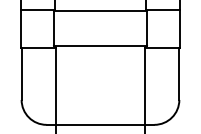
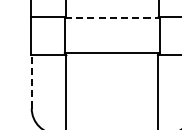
line: (101, 10) -> (113, 17), solid -> dashed
line: (21, 73) -> (31, 81), solid -> dashed

